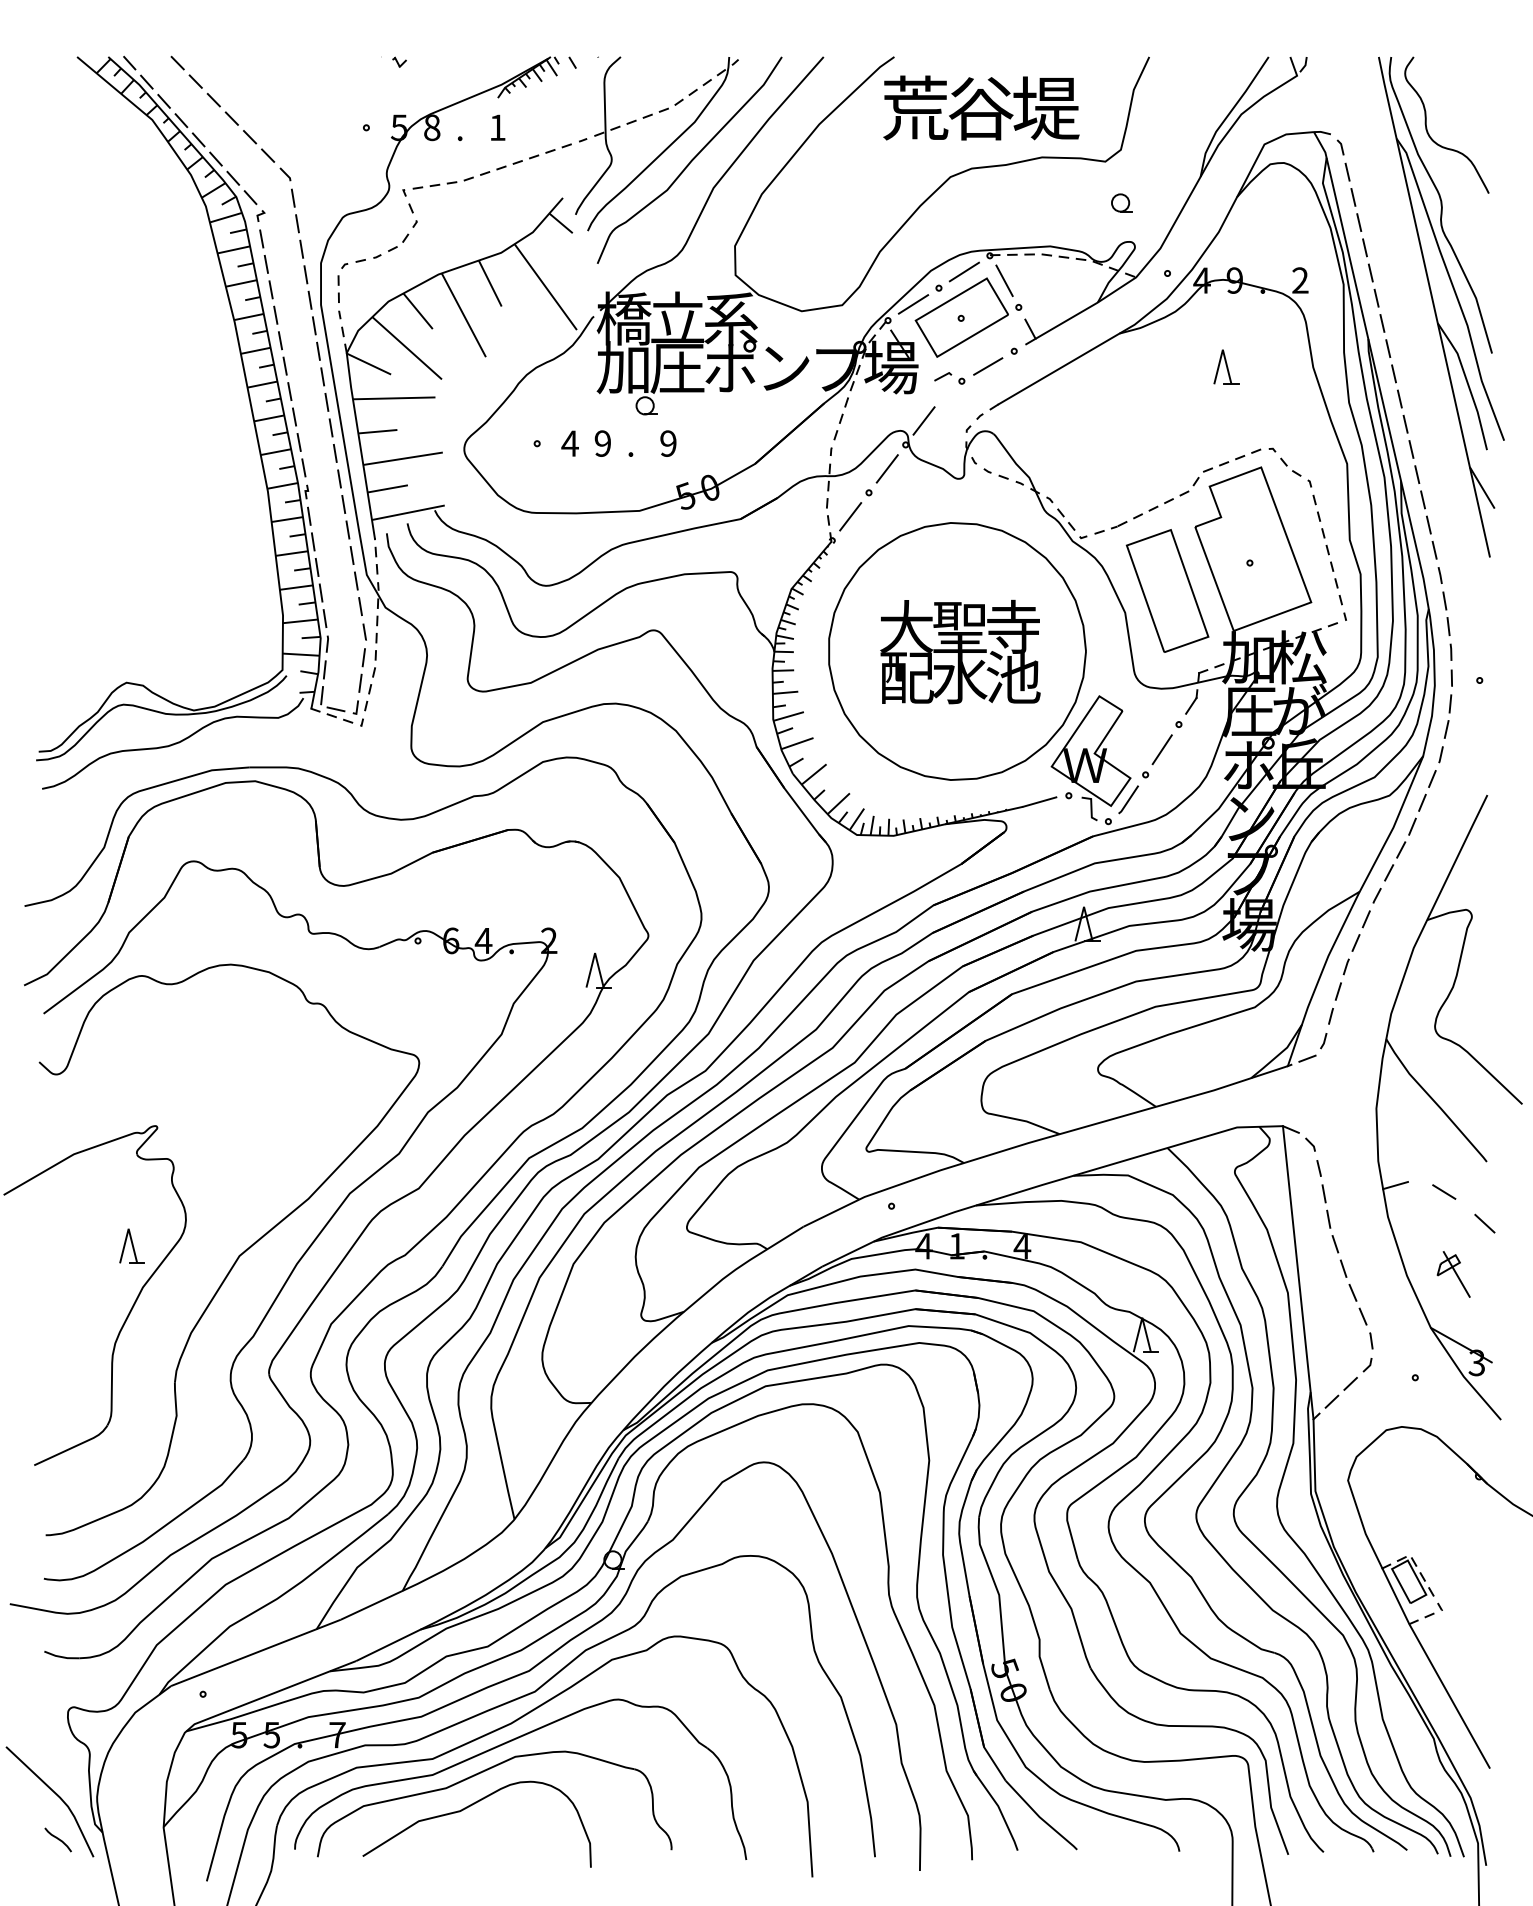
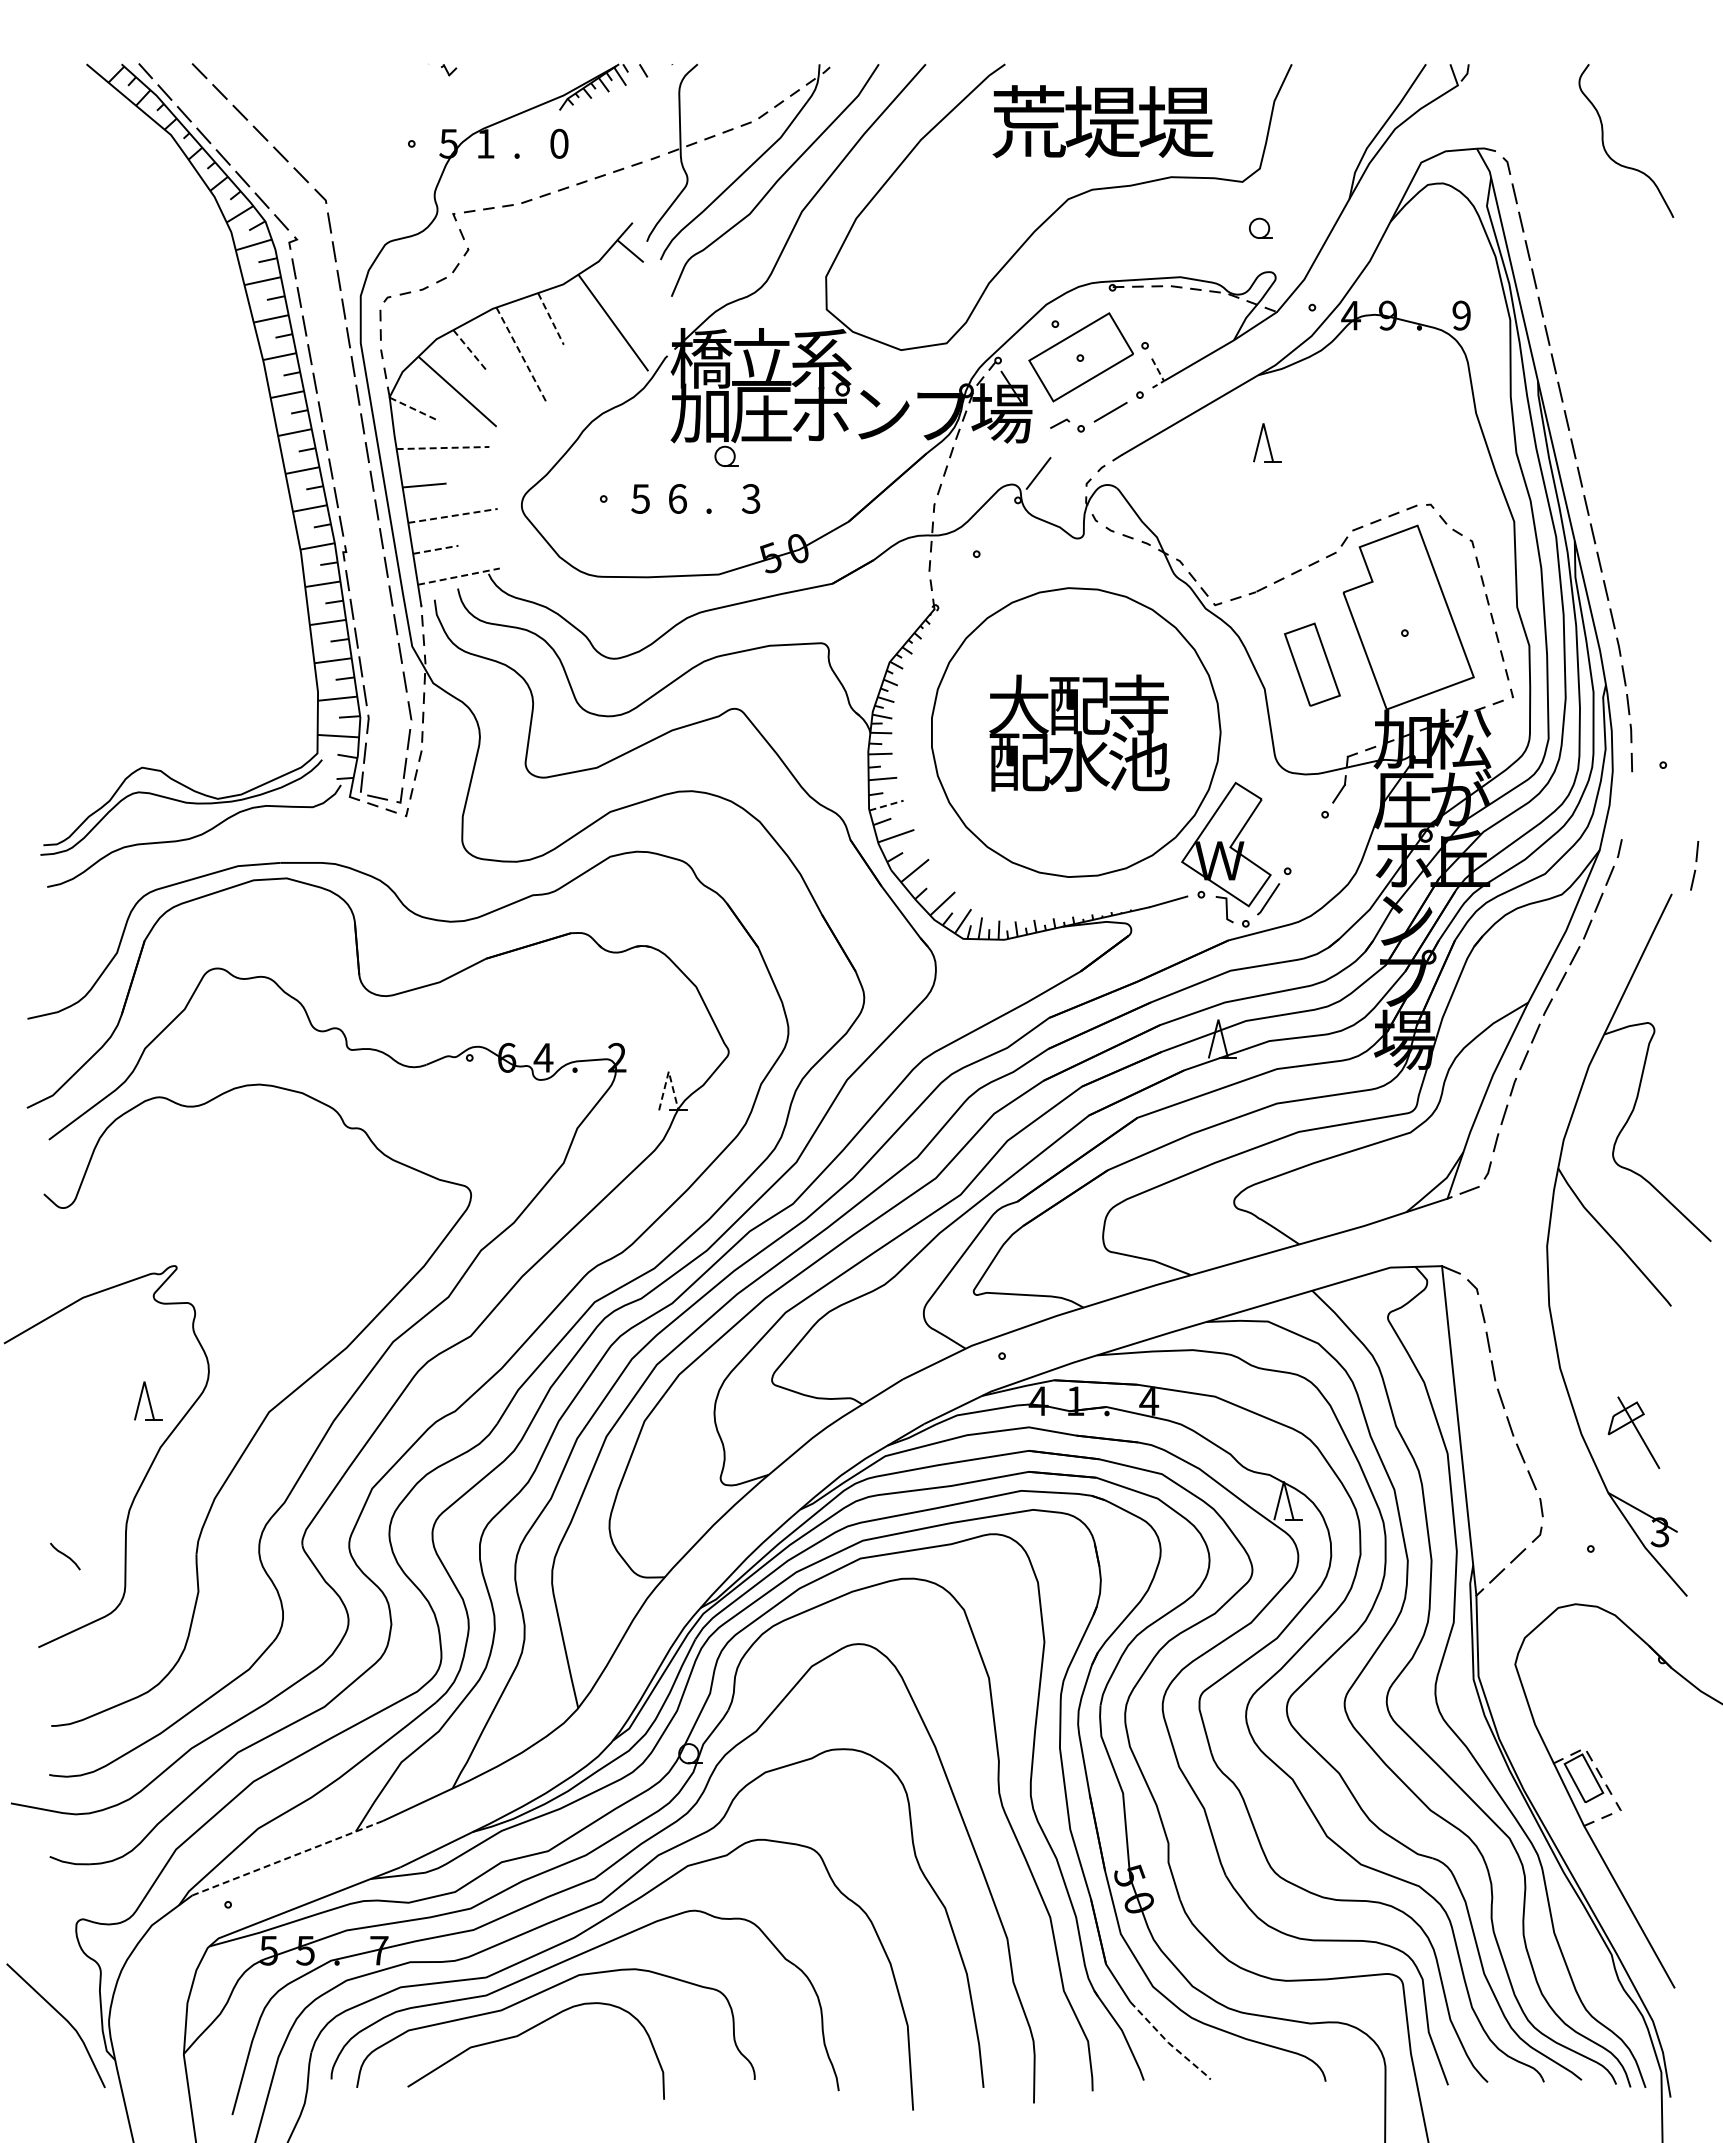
text: (980, 108) -> (1102, 122), 谷 -> 堤
text: (432, 127) -> (485, 143), 8 -> 1
text: (497, 127) -> (559, 143), 1 -> 0
line: (963, 271) -> (1083, 305), removed
line: (1004, 280) -> (1128, 315), removed
text: (1300, 280) -> (1461, 315), 2 -> 9
line: (489, 283) -> (550, 318), solid -> dashed
line: (913, 304) -> (1026, 342), removed
part: (1435, 308) -> (1613, 346), removed
line: (417, 311) -> (469, 350), solid -> dashed
line: (464, 316) -> (521, 355), solid -> dashed
line: (1033, 334) -> (1161, 376), solid -> dashed
line: (368, 364) -> (414, 409), solid -> dashed
part: (1226, 366) -> (1267, 442), moved
line: (394, 398) -> (443, 448), solid -> dashed
text: (569, 443) -> (640, 498), 4 -> 5
text: (602, 443) -> (677, 498), 9 -> 6
text: (668, 443) -> (751, 498), 9 -> 3
line: (403, 458) -> (453, 515), solid -> dashed
line: (887, 468) -> (997, 526), removed
line: (387, 488) -> (435, 549), solid -> dashed
line: (407, 512) -> (458, 576), solid -> dashed
line: (850, 516) -> (955, 580), removed
part: (1167, 590) -> (1312, 664), size x0.6
text: (960, 628) -> (1079, 706), 聖 -> 配
line: (788, 716) -> (886, 805), solid -> dashed
part: (1447, 716) -> (1694, 865), moved
line: (1162, 749) -> (1306, 842), removed
line: (594, 953) -> (668, 1071), solid -> dashed
line: (1395, 1185) -> (1568, 1332), removed
line: (1443, 1191) -> (1622, 1339), removed
line: (1484, 1223) -> (1668, 1375), removed
part: (1453, 1274) -> (1633, 1432), size x1.4
line: (255, 1653) -> (287, 1858), solid -> dashed
line: (1040, 1817) -> (1169, 2043), solid -> dashed
curve: (58, 1839) -> (65, 1556), moved

